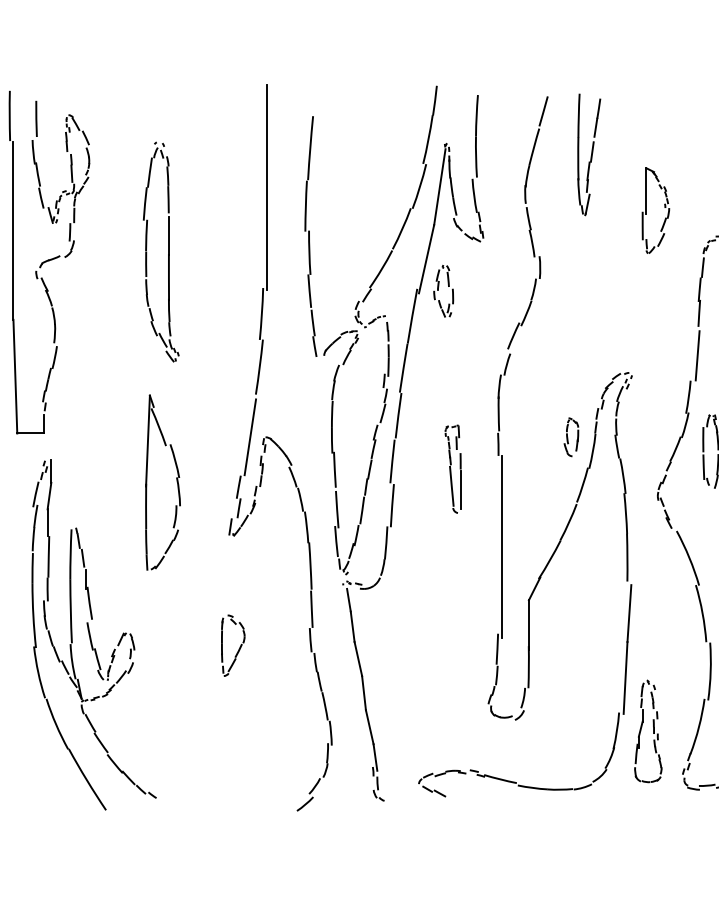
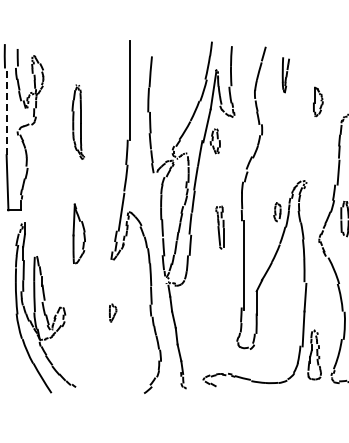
part: (588, 153) -> (285, 74), size x0.6
part: (656, 209) -> (318, 101), size x0.7
line: (13, 229) -> (6, 111), solid -> dashed
part: (161, 250) -> (78, 121), size x0.7
part: (163, 481) -> (79, 233), size x0.7
part: (231, 644) -> (112, 312), size x0.6

